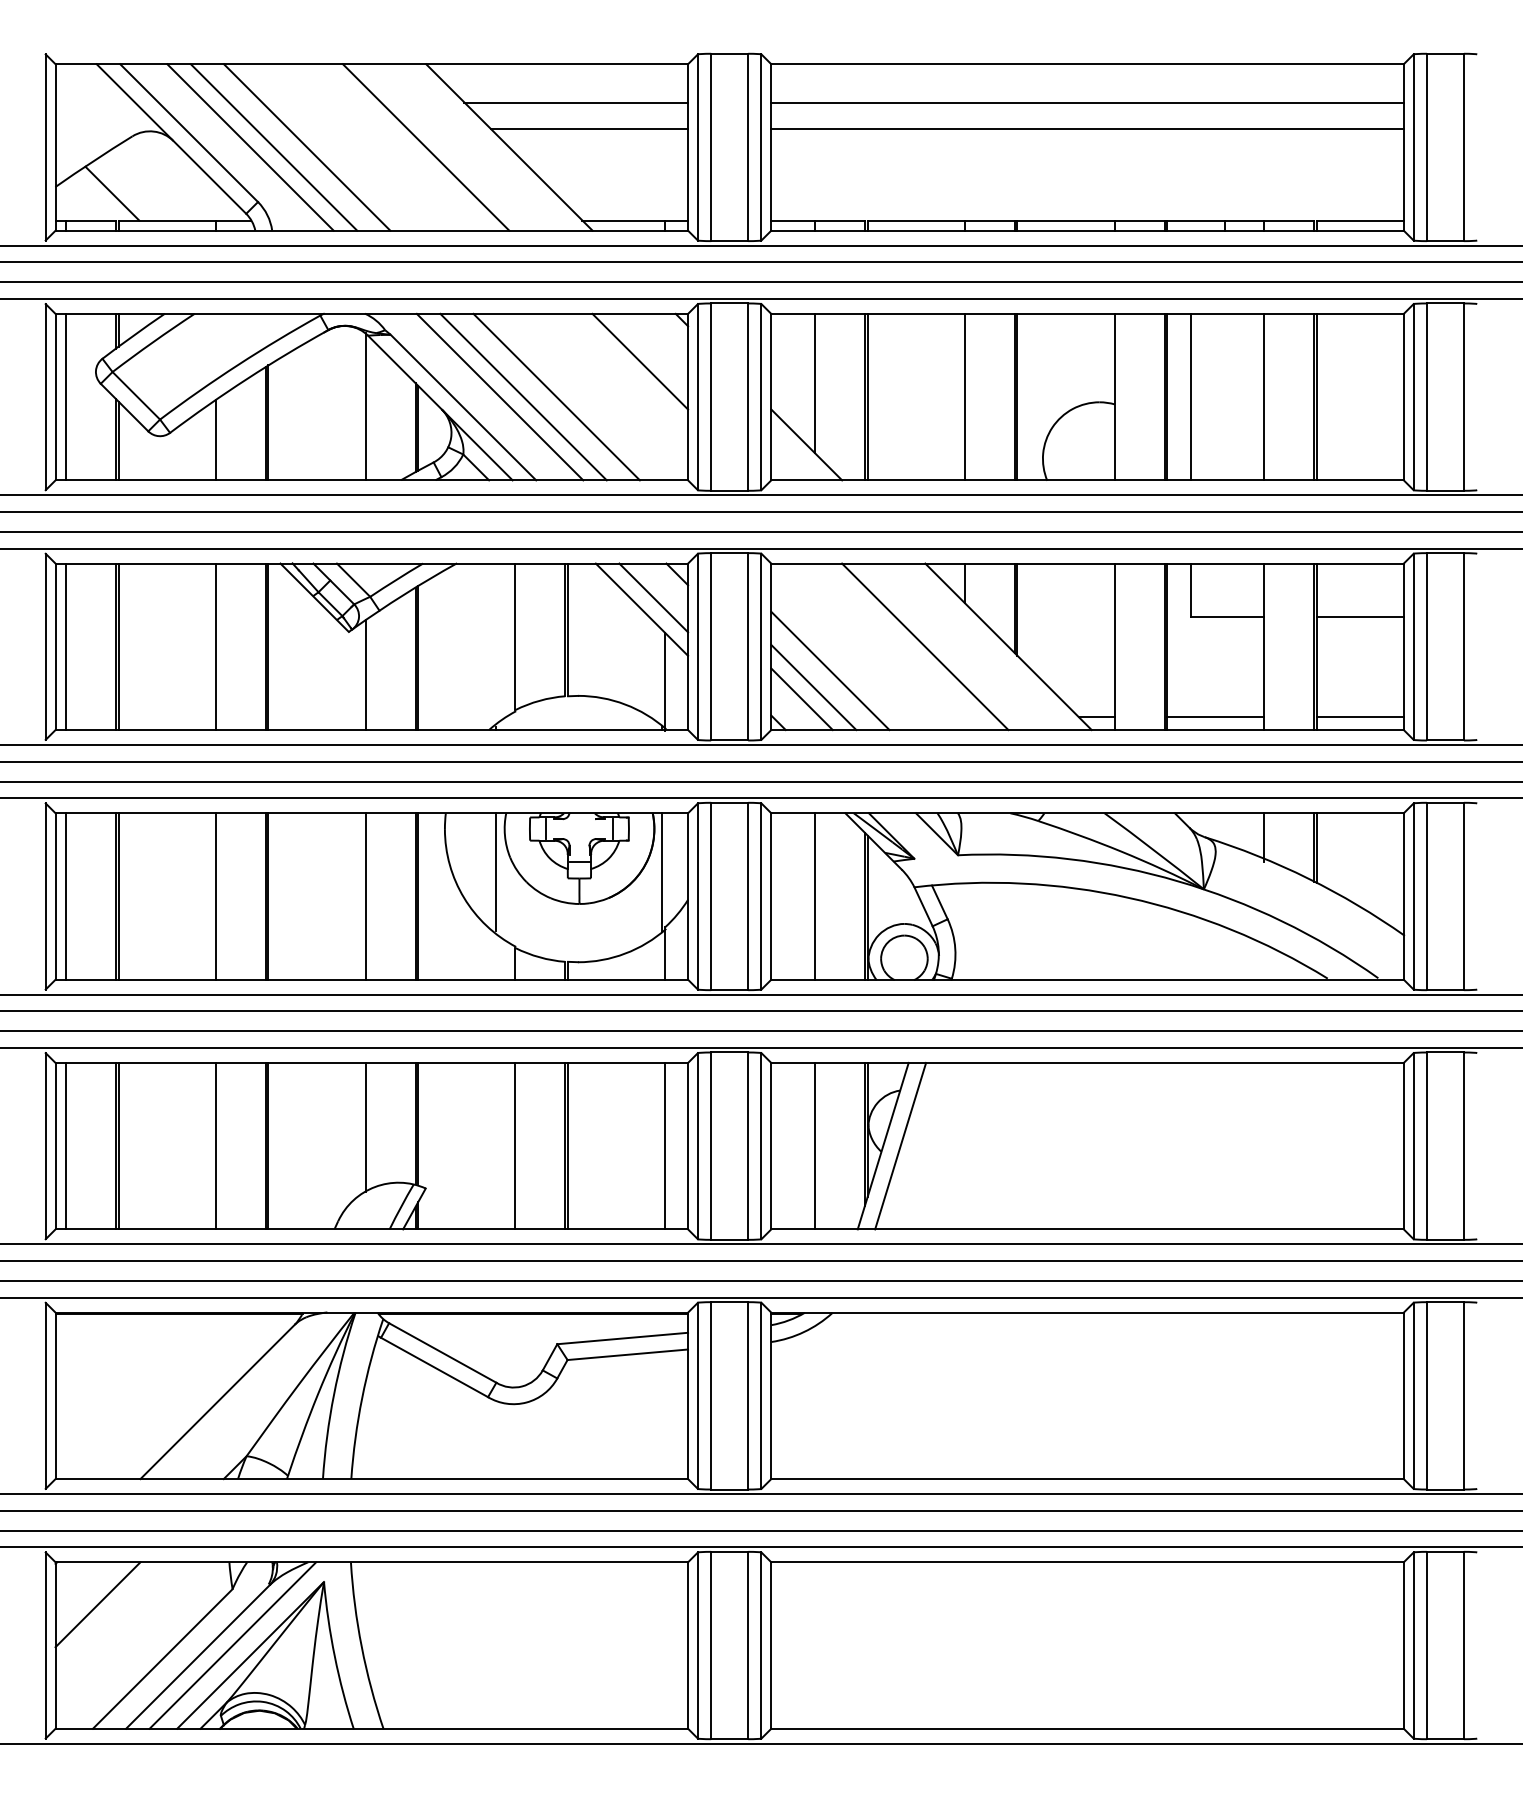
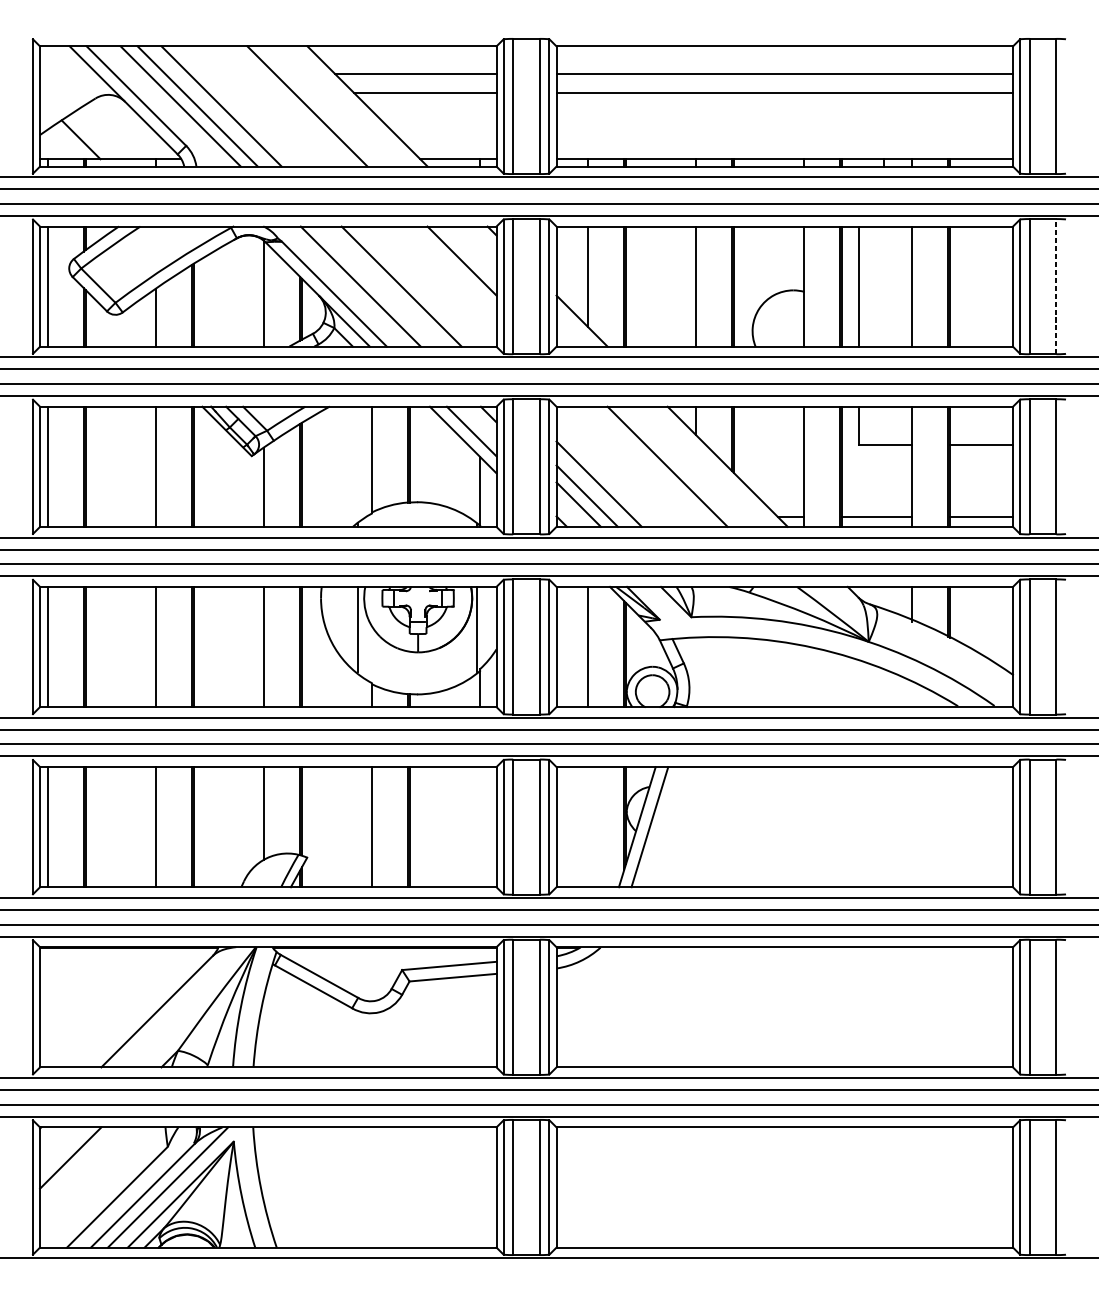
line: (523, 396) -> (377, 286), removed
line: (1463, 397) -> (1056, 286), solid -> dashed
line: (665, 1145) -> (480, 826), removed
line: (814, 1145) -> (587, 826), removed

